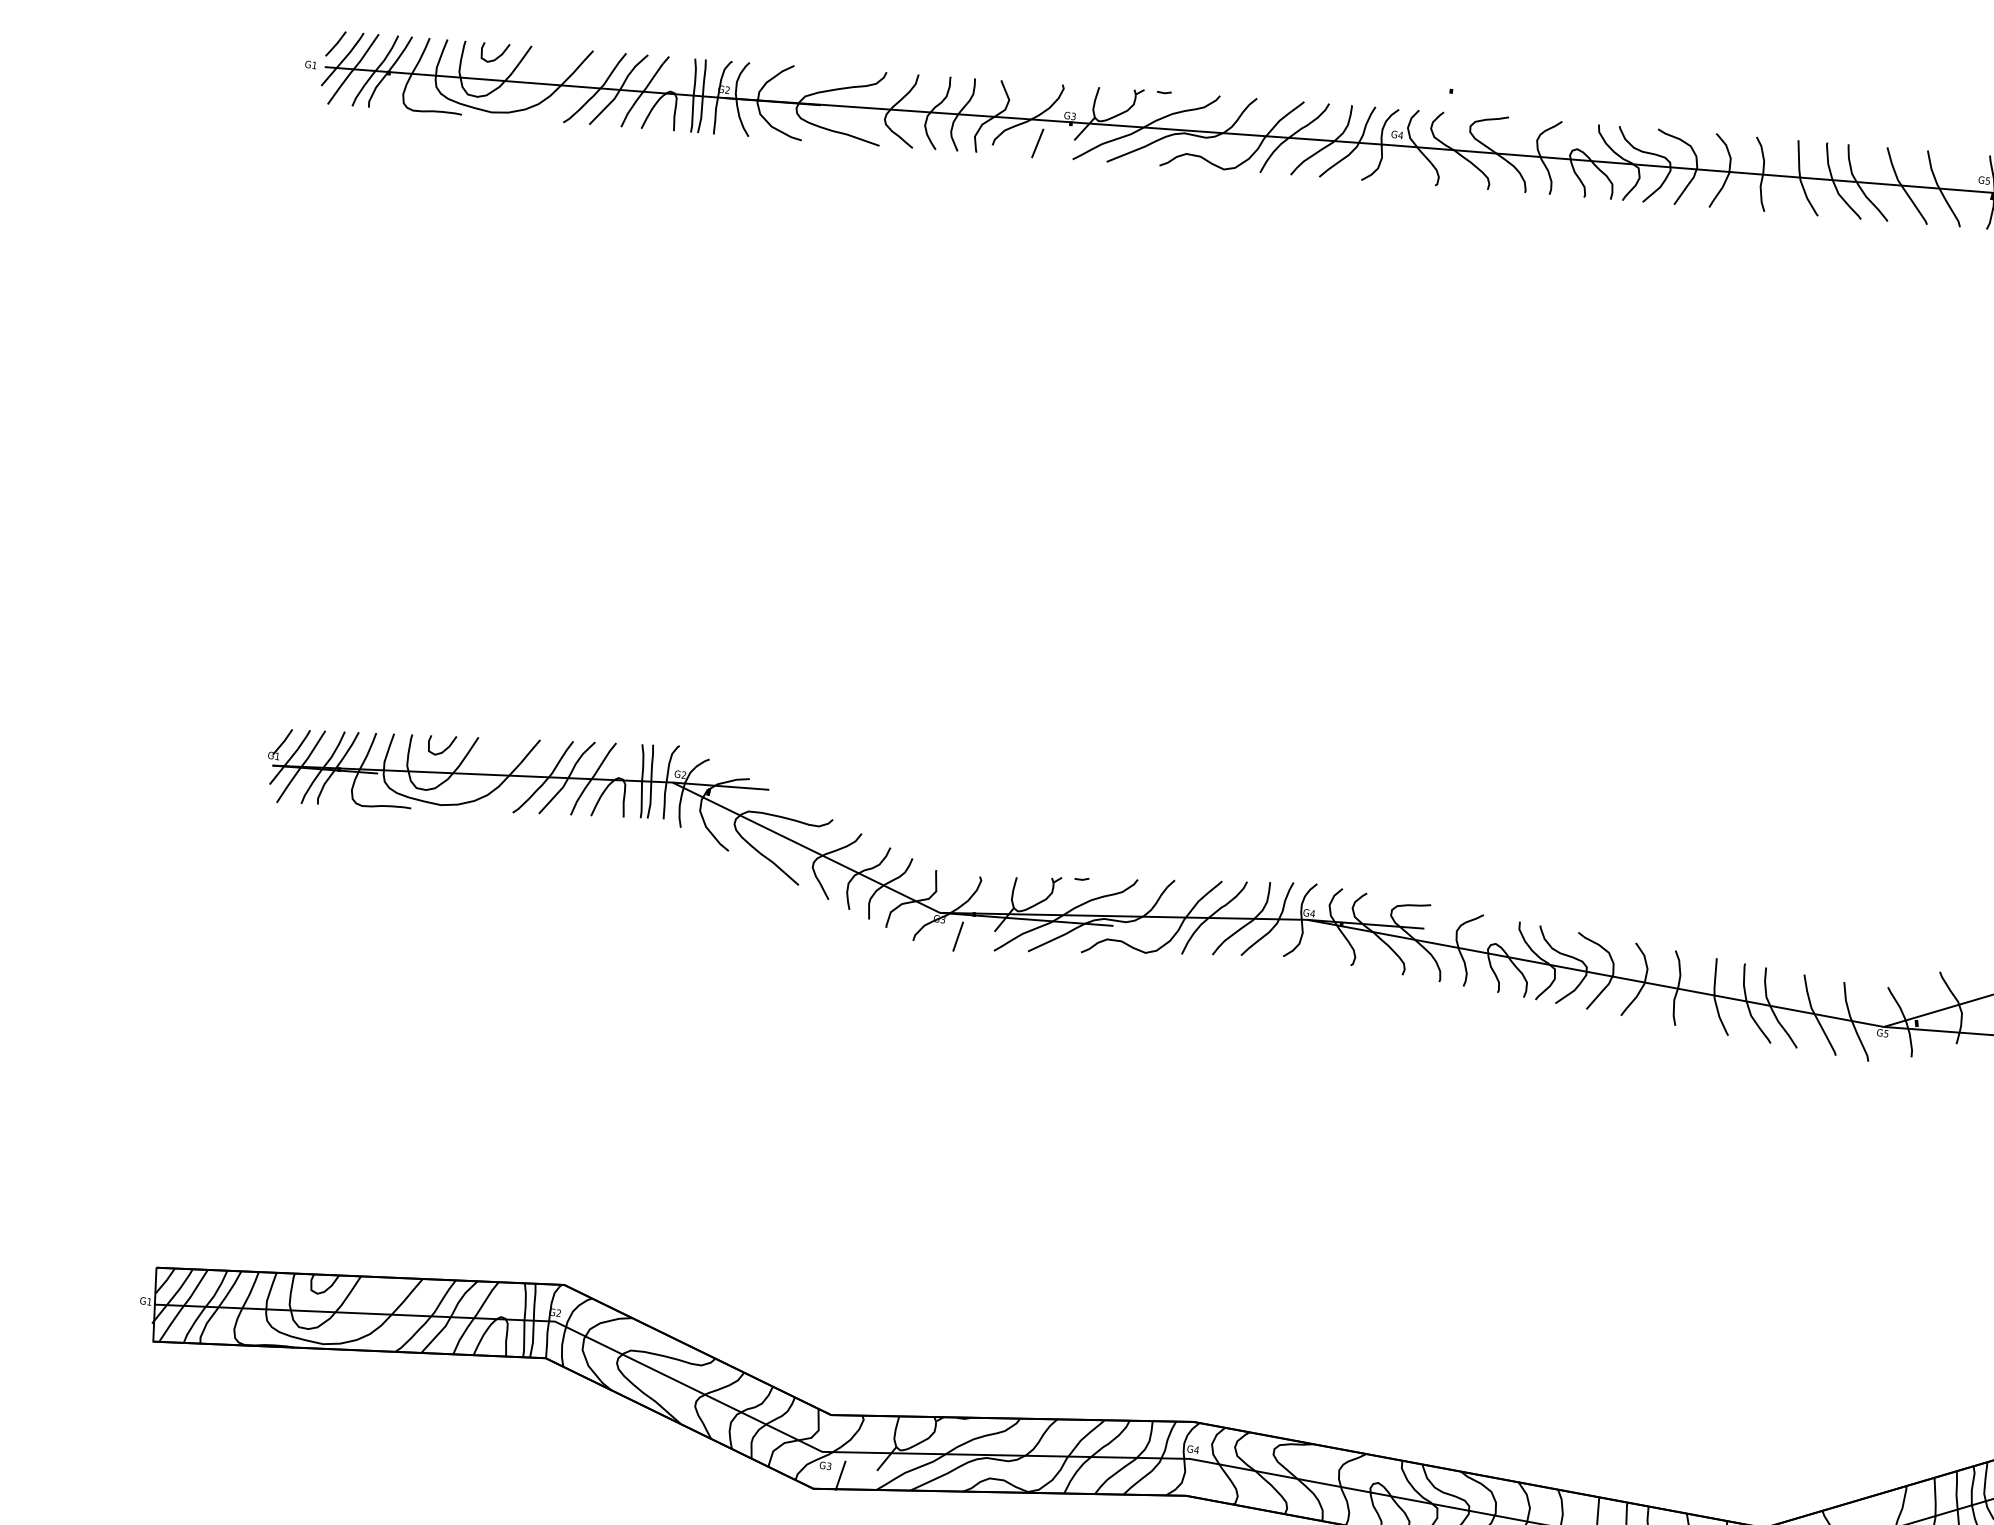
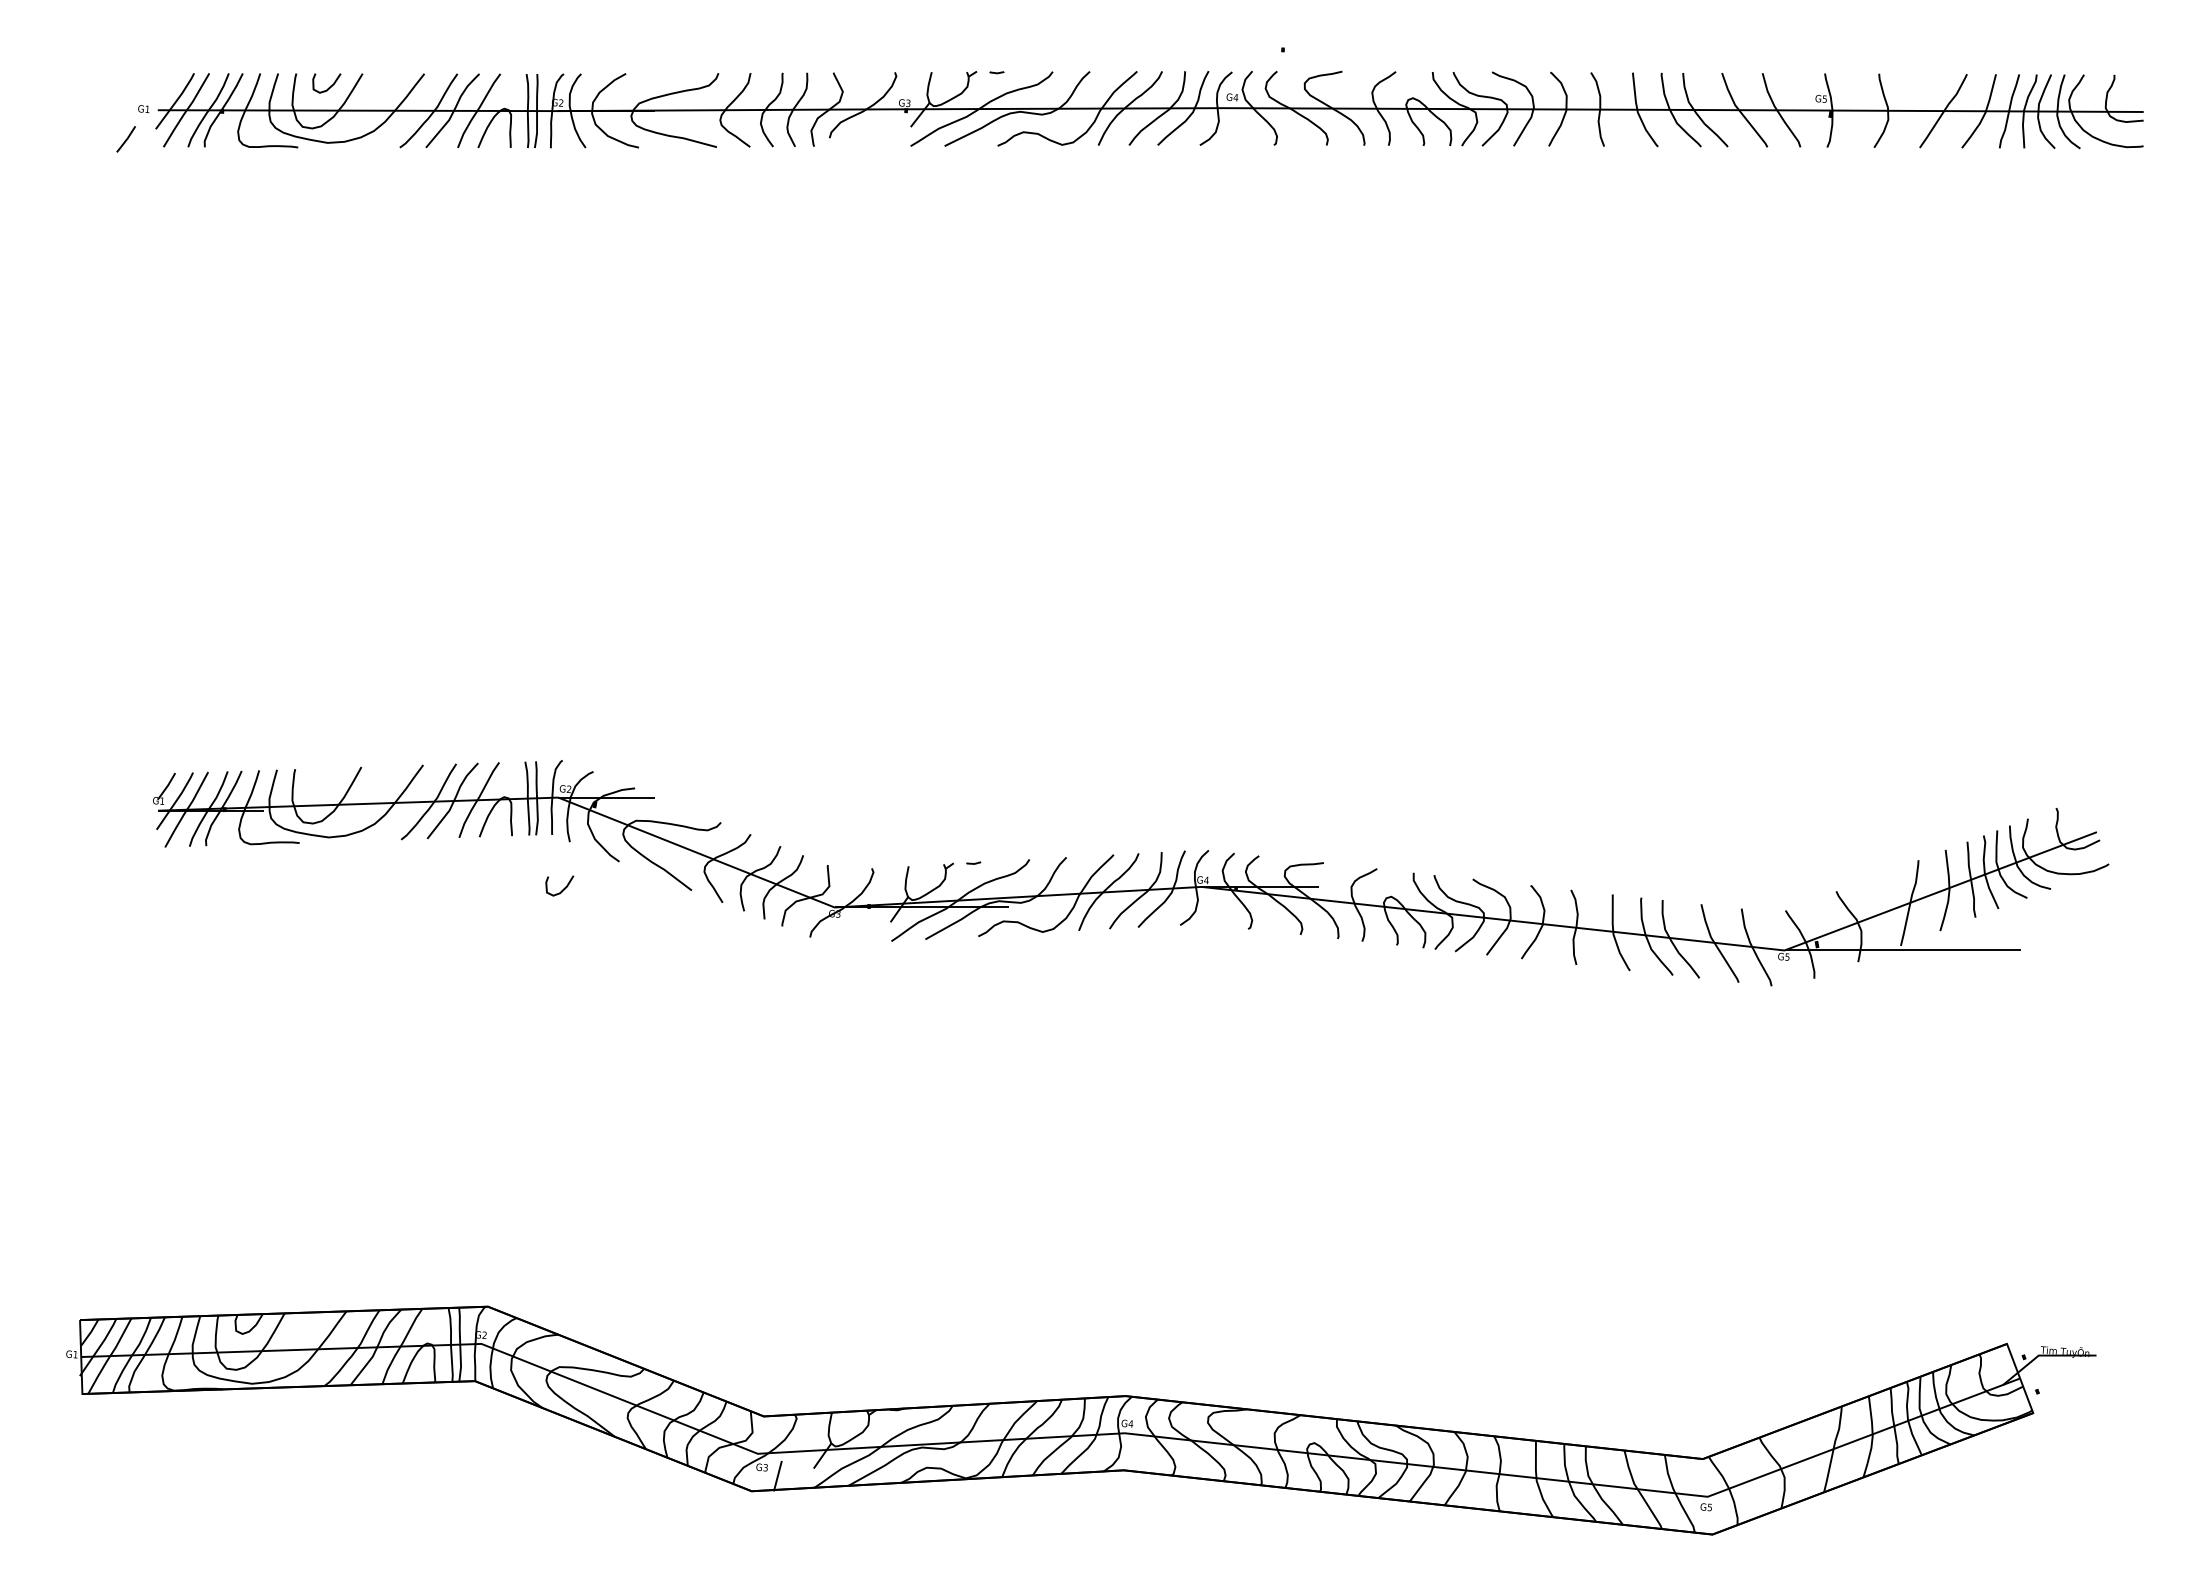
line: (335, 44) -> (125, 139), moved
line: (1037, 143) -> (874, 132), removed
curve: (445, 748) -> (563, 888), moved
line: (958, 936) -> (854, 929), removed

